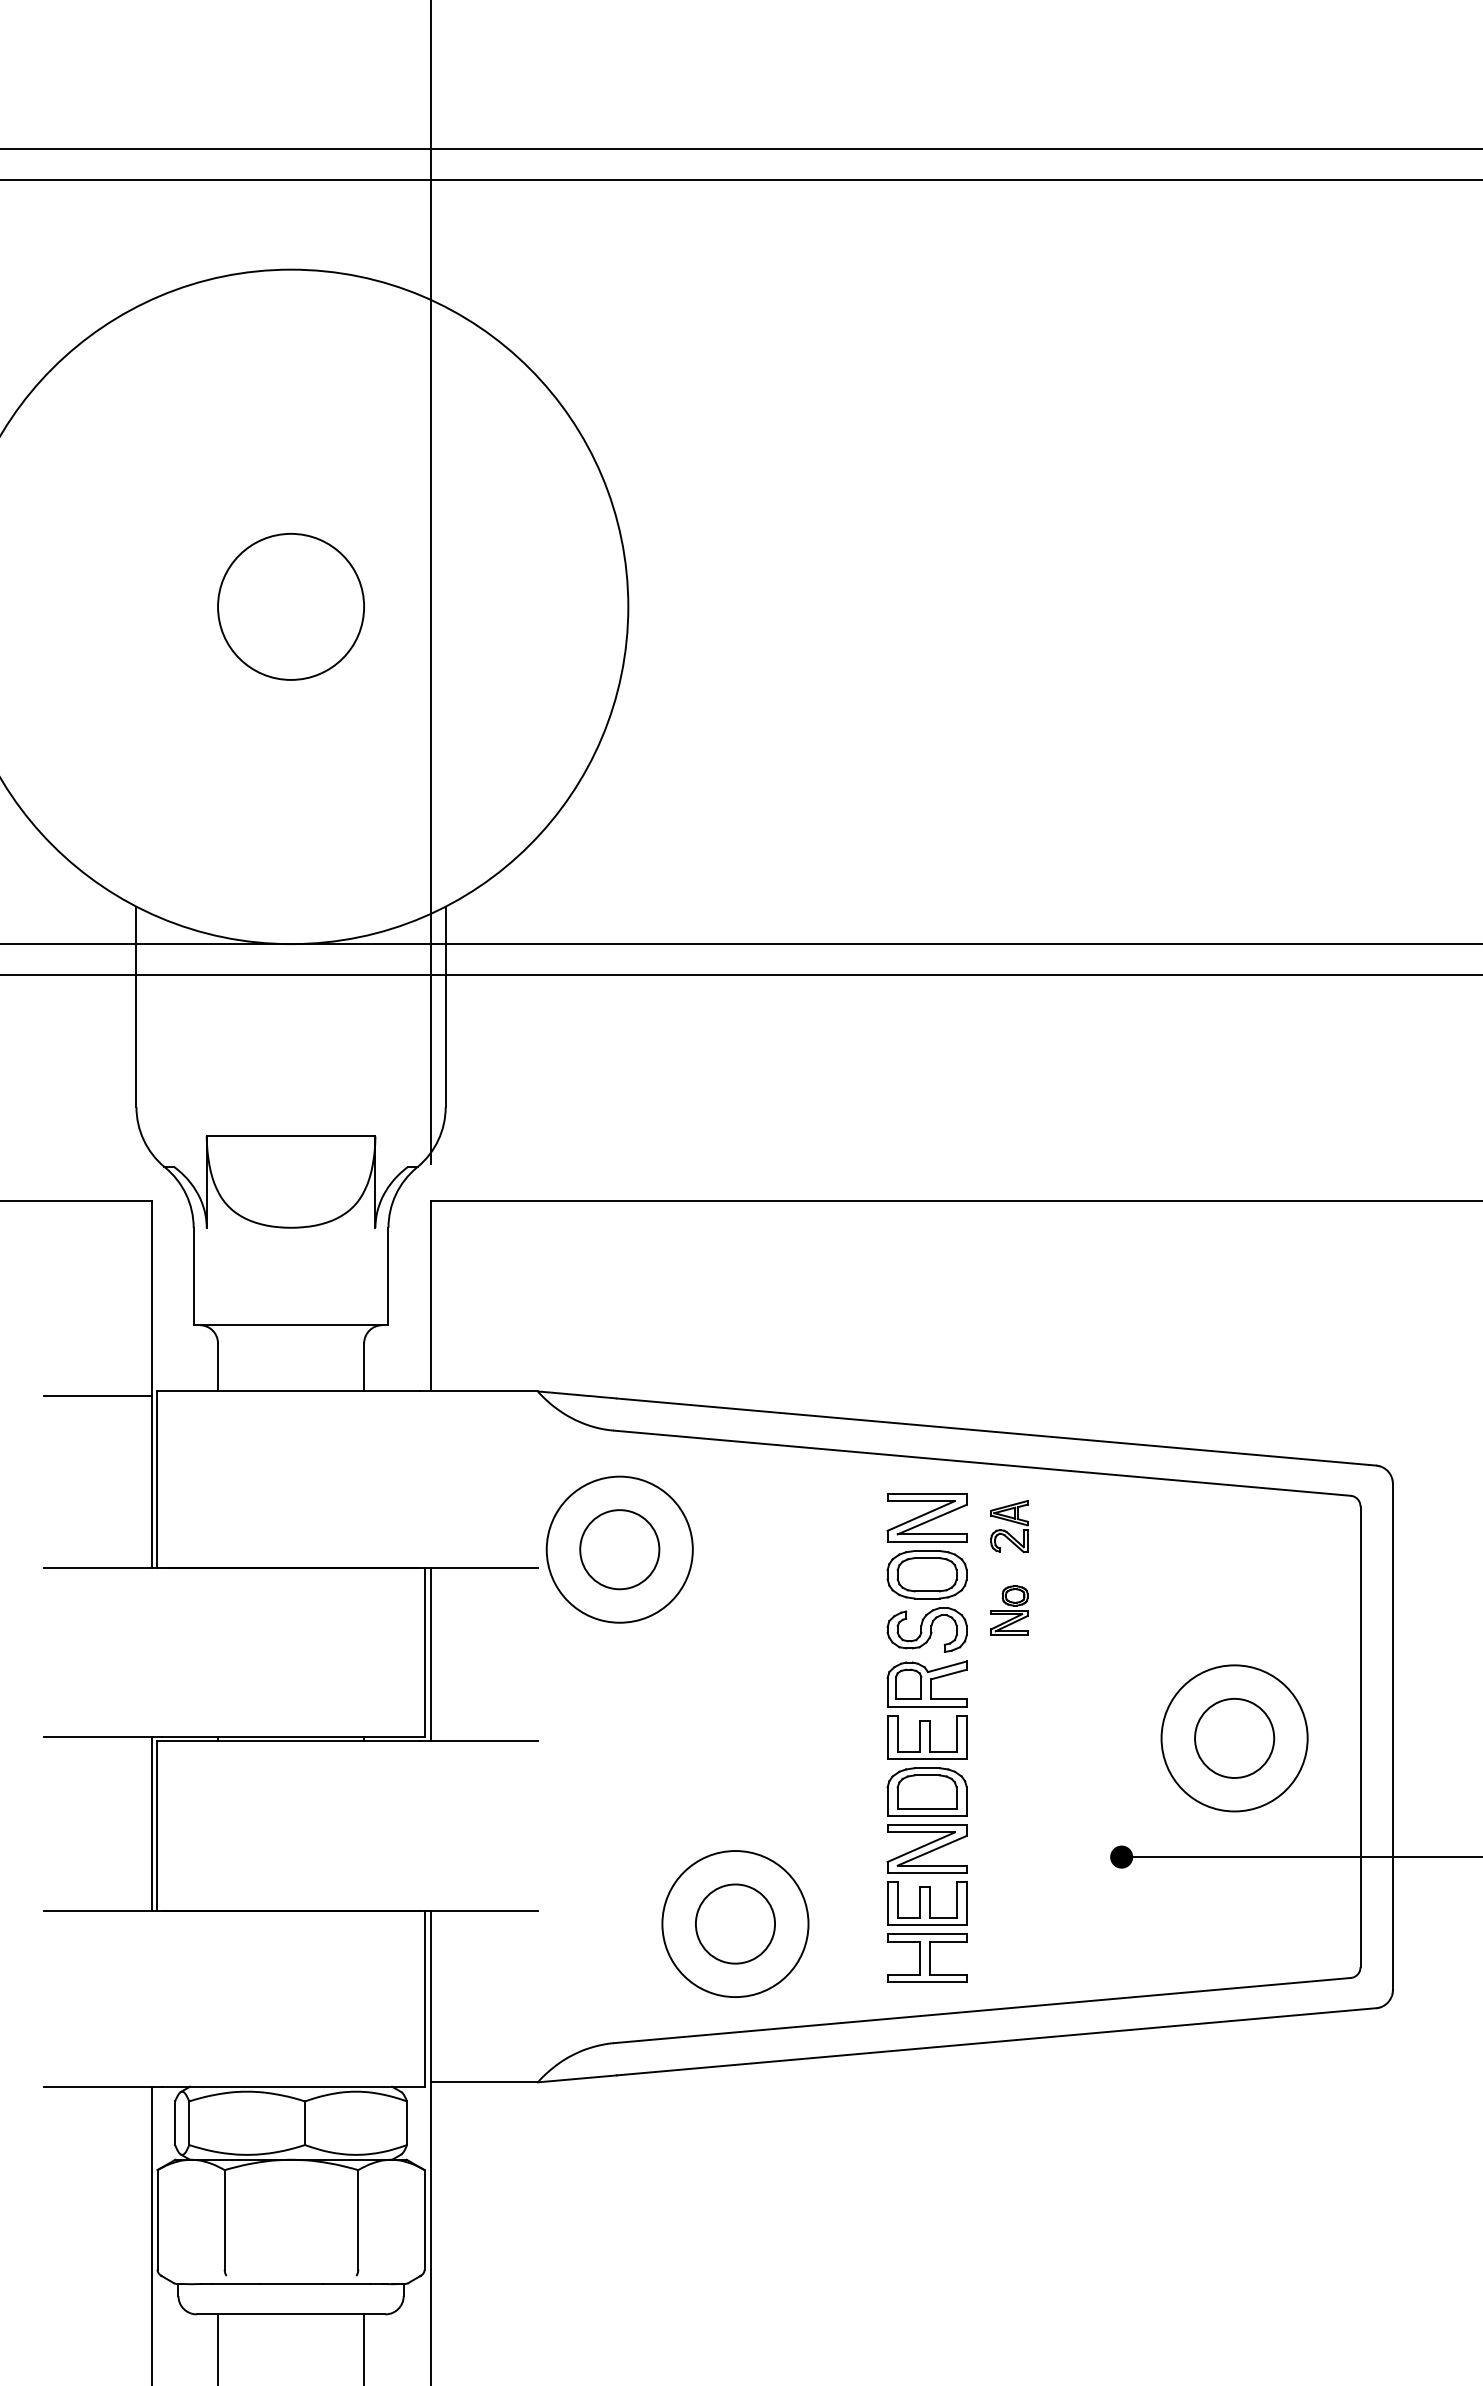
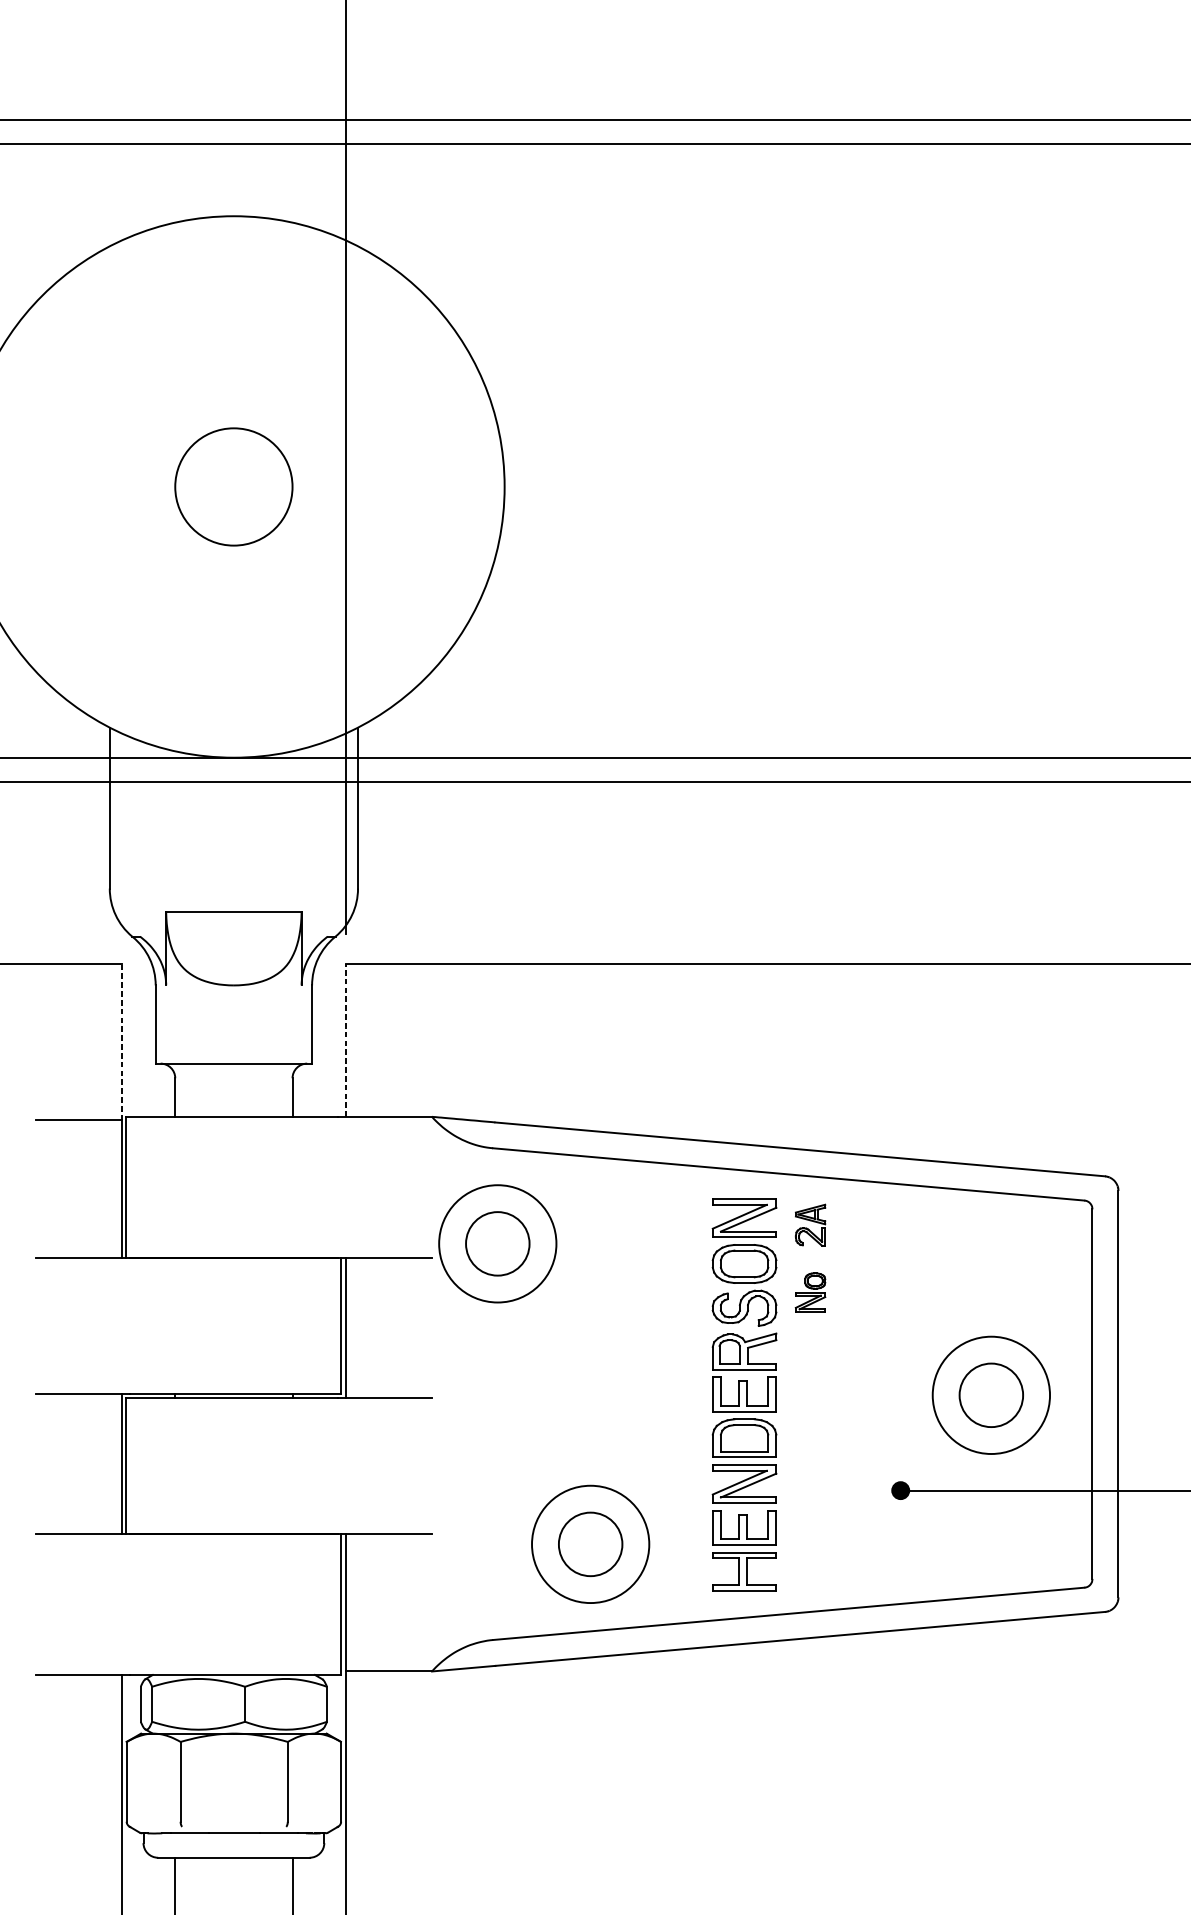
line: (430, 1295) -> (345, 1039), solid -> dashed
line: (151, 1298) -> (121, 1042), solid -> dashed

